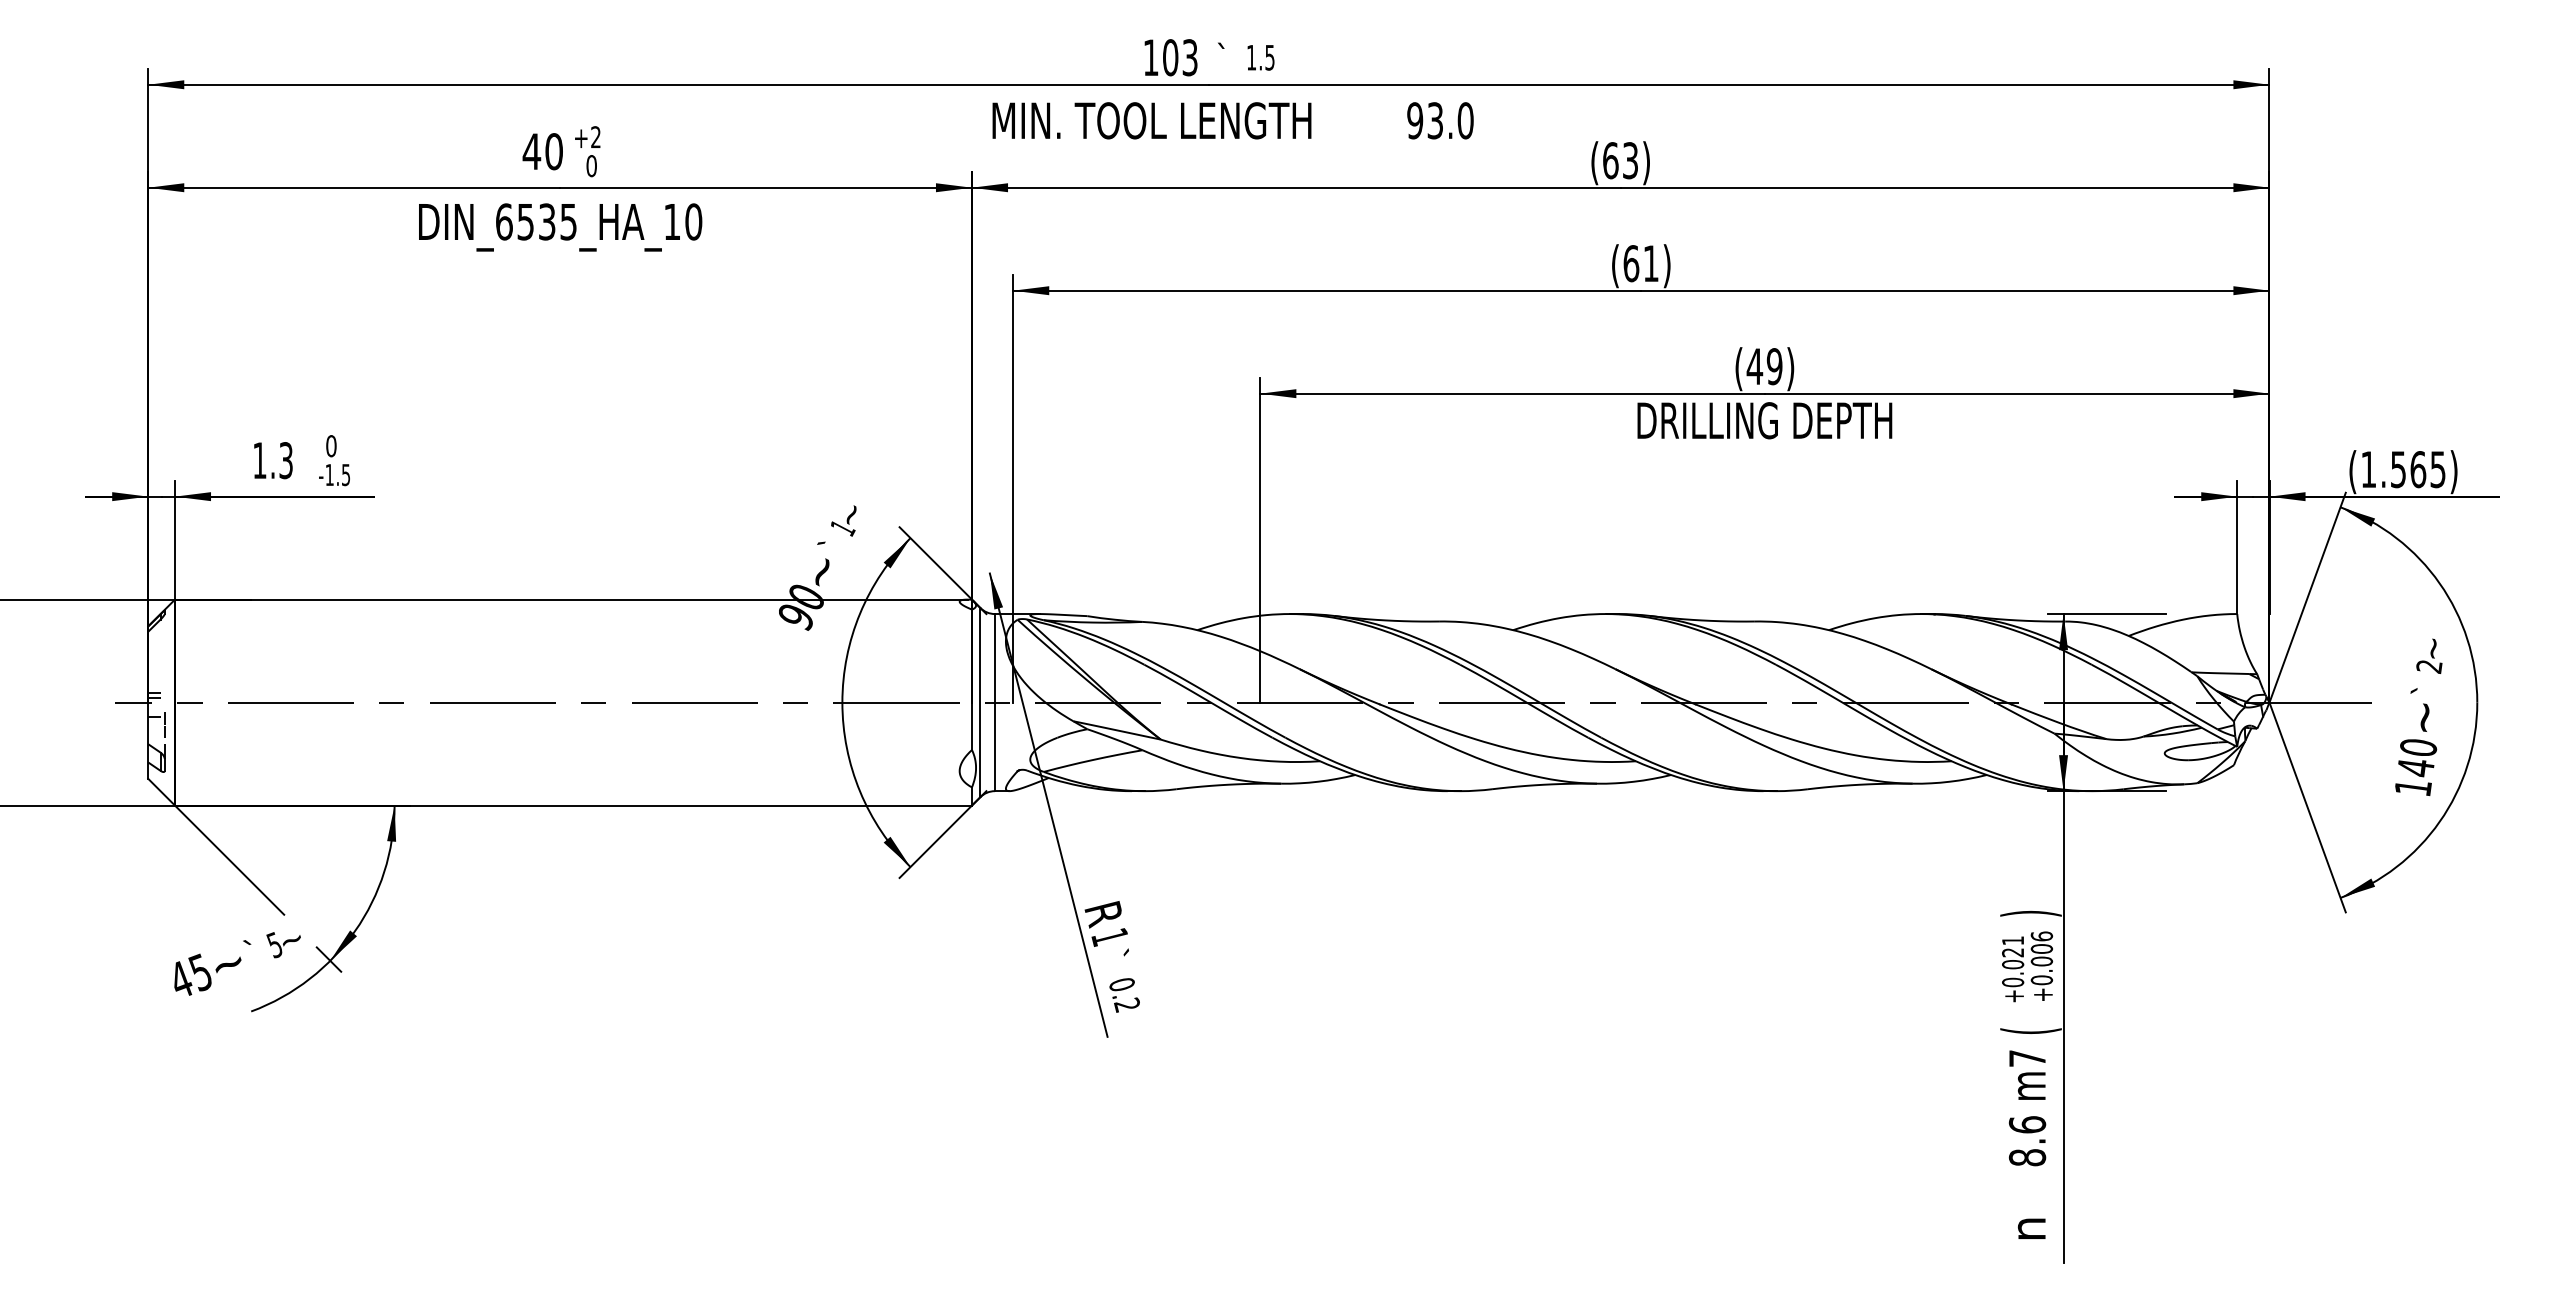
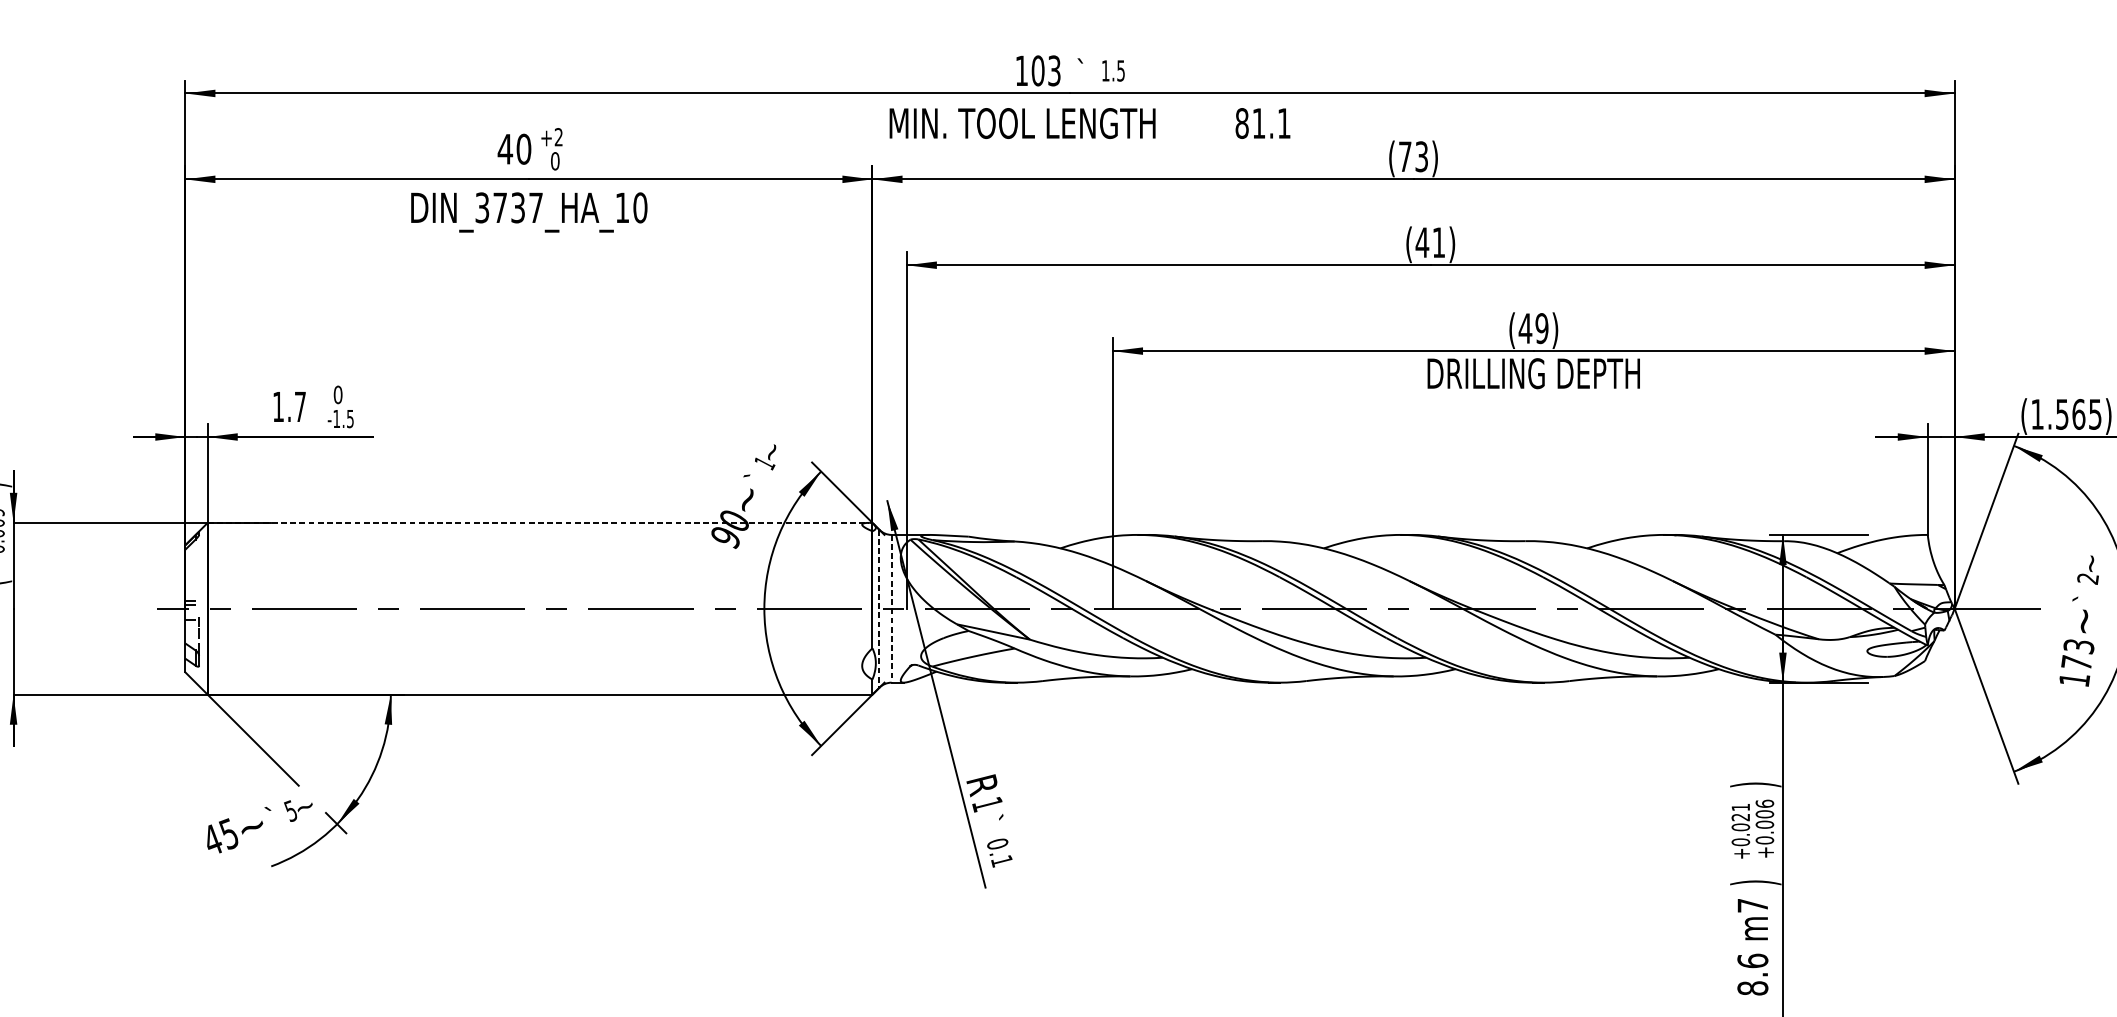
text: (1440, 120) -> (1263, 123), 93.0 -> 81.1
text: (1610, 160) -> (1405, 156), (63) -> (73)
text: (536, 221) -> (509, 207), DIN_6535_HA_10 -> DIN_3737_HA_10
text: (1631, 263) -> (1422, 242), (61) -> (41)
text: (285, 460) -> (299, 406), 1.3 -> 1.7
line: (571, 599) -> (538, 522), solid -> dashed
line: (980, 702) -> (879, 608), solid -> dashed
line: (994, 702) -> (891, 608), solid -> dashed
text: (2417, 758) -> (2078, 655), 140 -> 173
text: (1126, 1004) -> (1001, 860), 0.2 -> 0.1
text: (2030, 1031) -> (1755, 883), ( -> )

